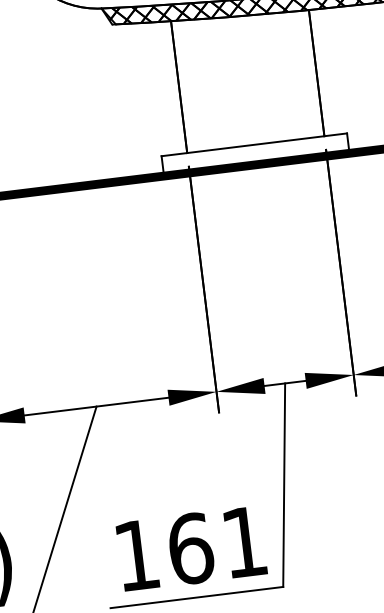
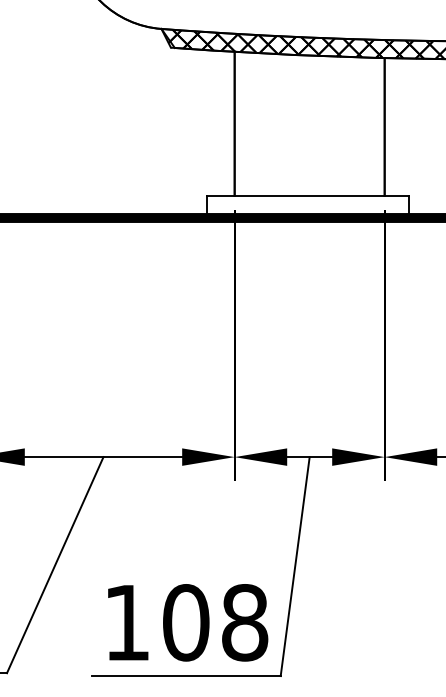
text: (217, 545) -> (215, 622), 161 -> 108

